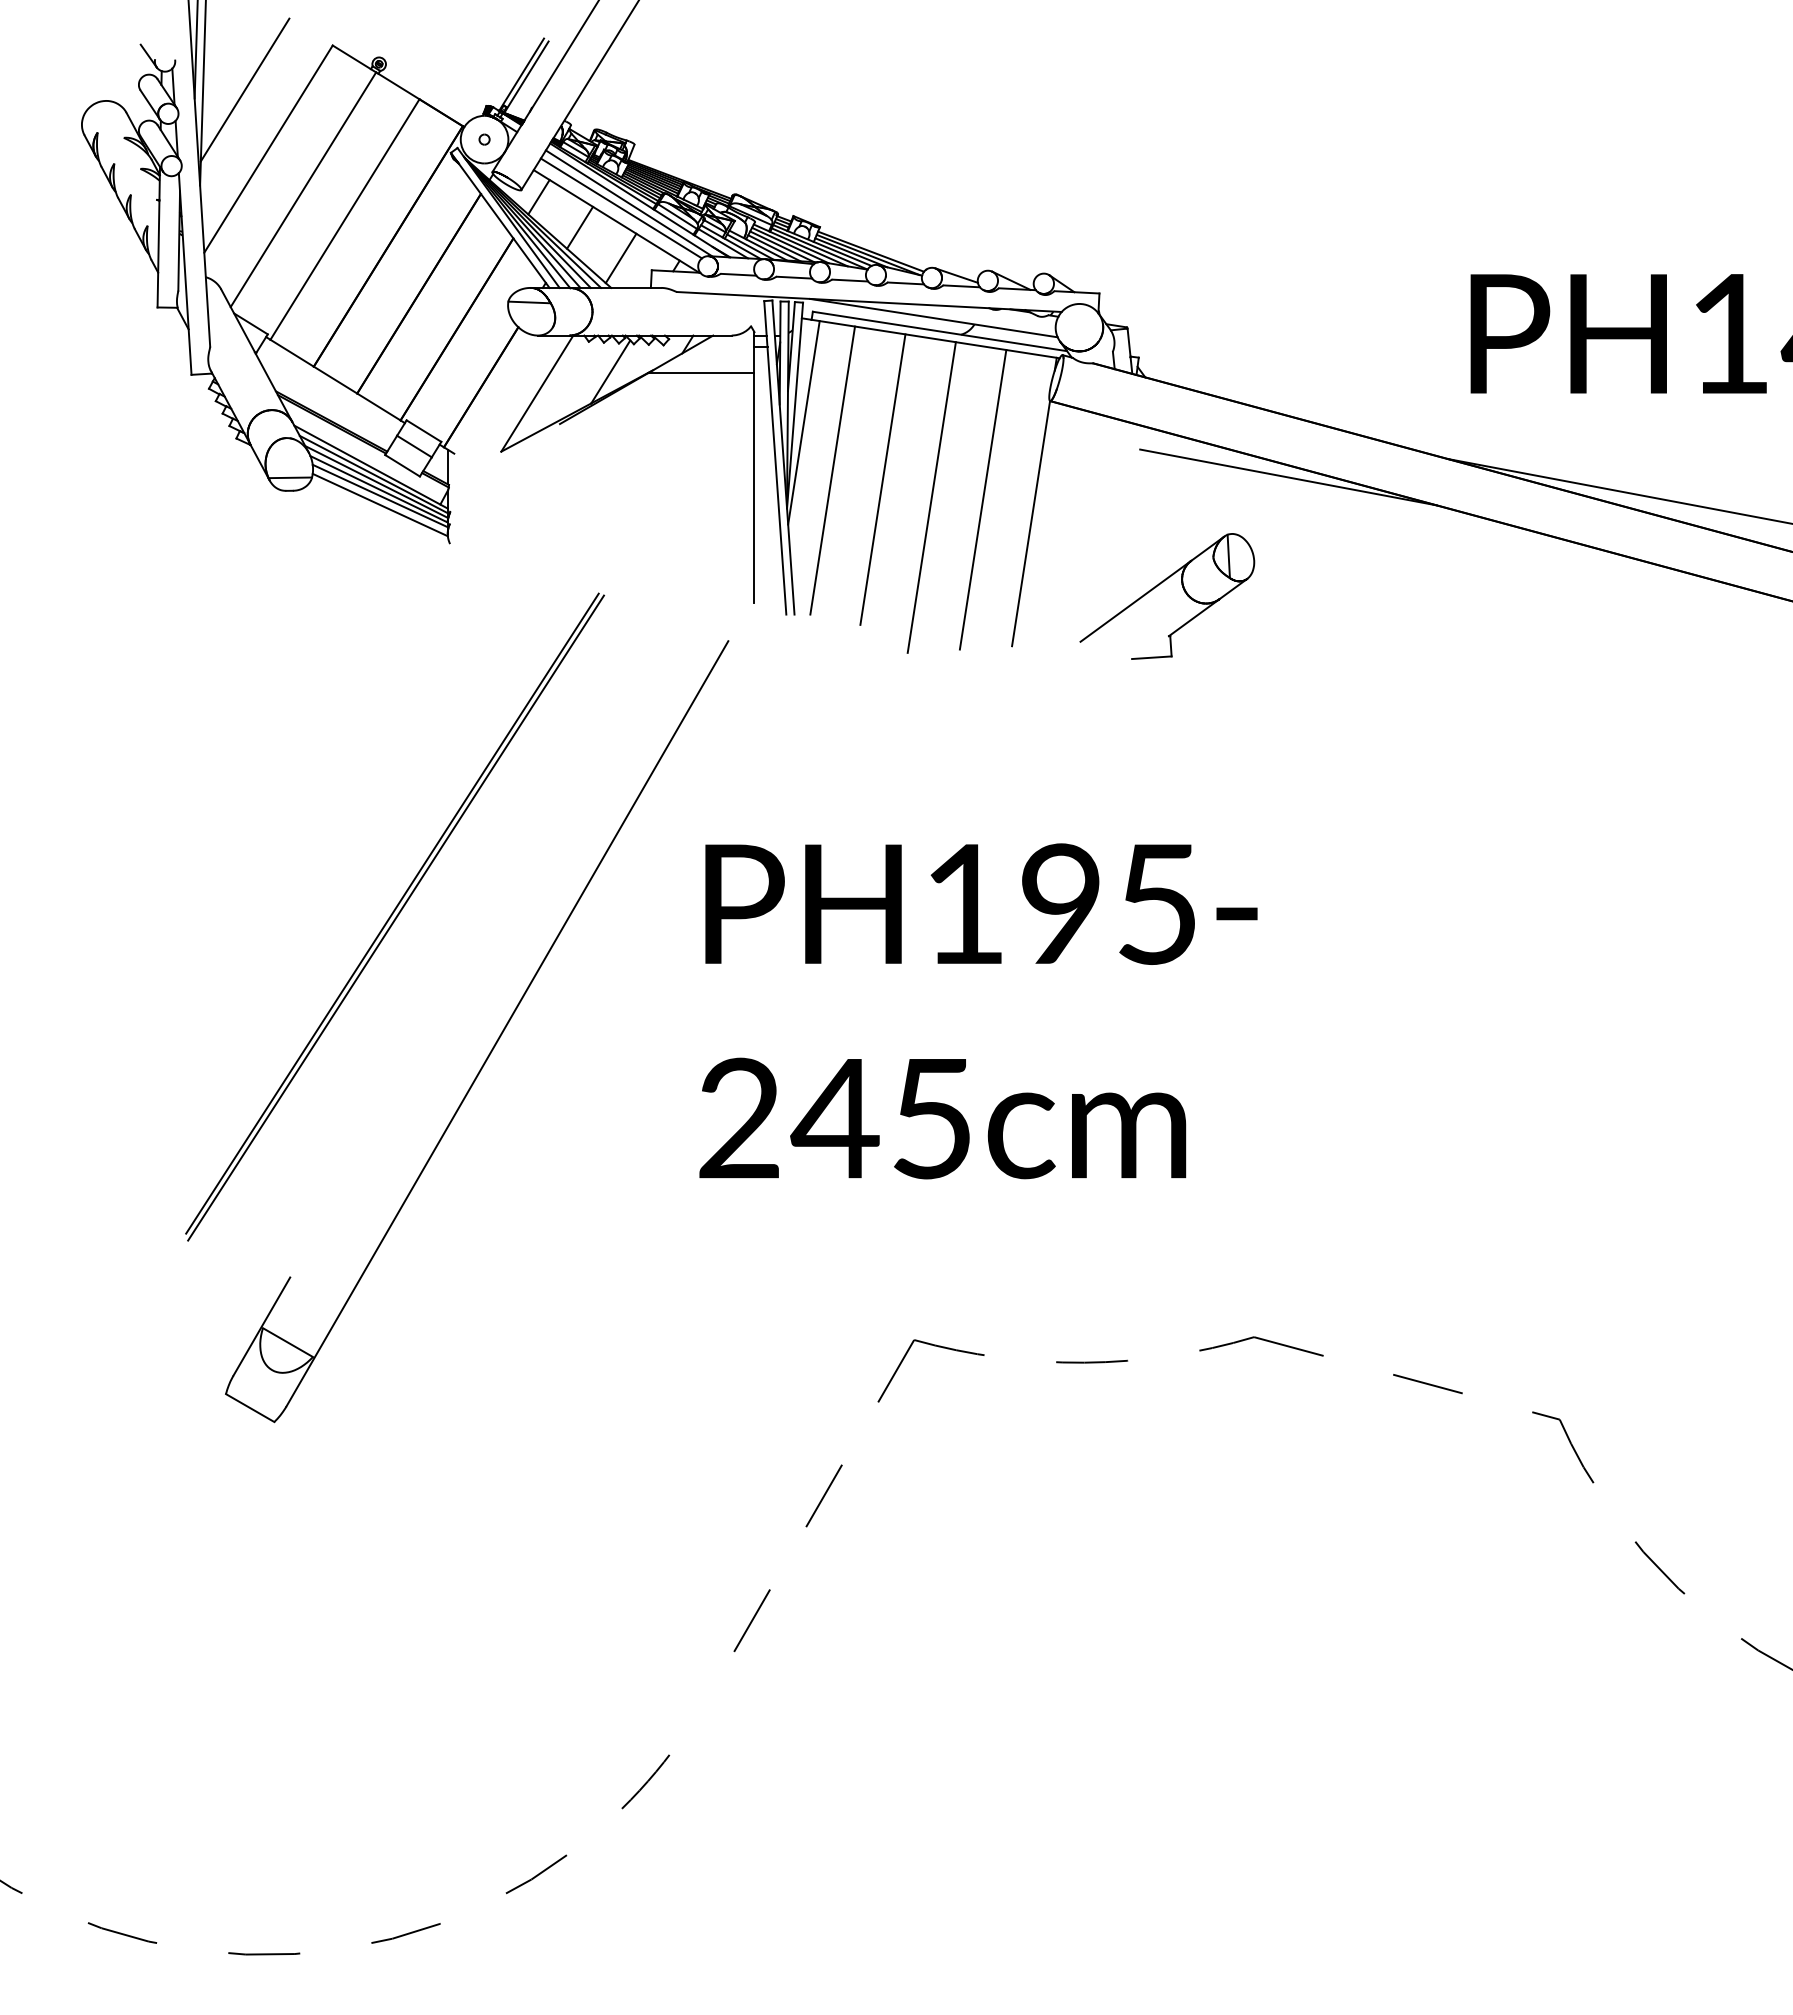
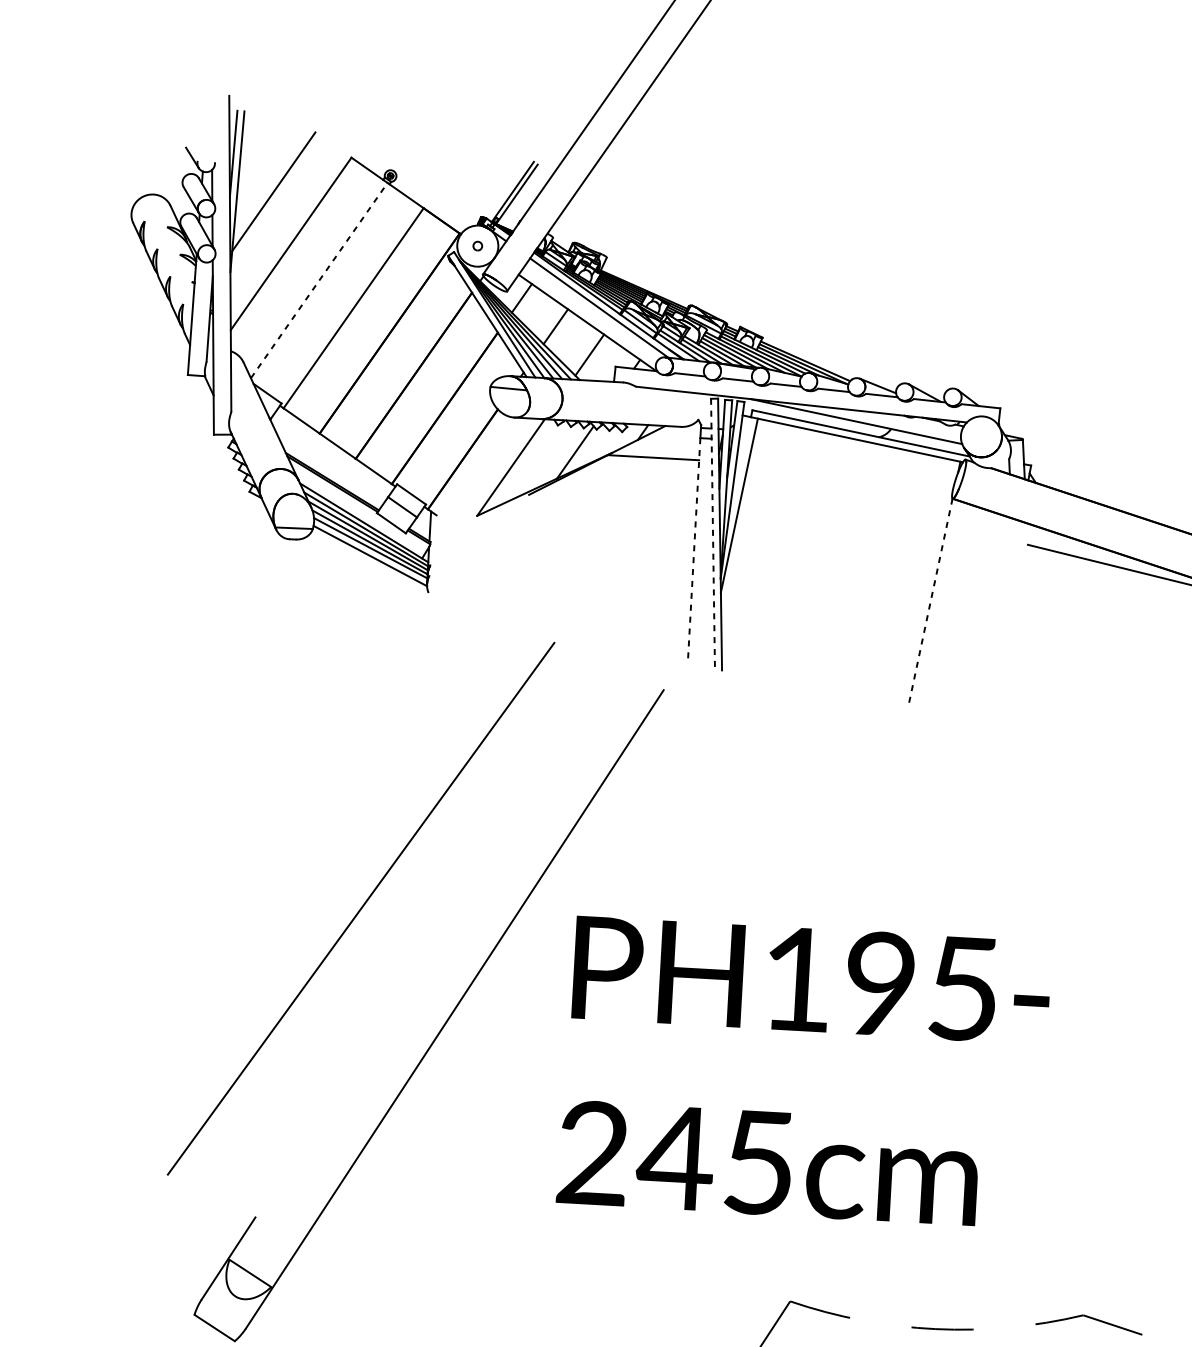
line: (303, 189) -> (319, 280), solid -> dashed
line: (620, 208) -> (591, 312), removed
line: (775, 458) -> (713, 534), solid -> dashed
line: (832, 470) -> (761, 548), removed
line: (754, 475) -> (694, 548), solid -> dashed
line: (882, 479) -> (804, 558), removed
line: (931, 497) -> (845, 576), removed
line: (982, 499) -> (889, 580), removed
line: (1030, 524) -> (929, 604), solid -> dashed
part: (1159, 585) -> (1038, 662), removed
line: (396, 917) -> (364, 912), removed
text: (978, 1011) -> (804, 1072), moved

